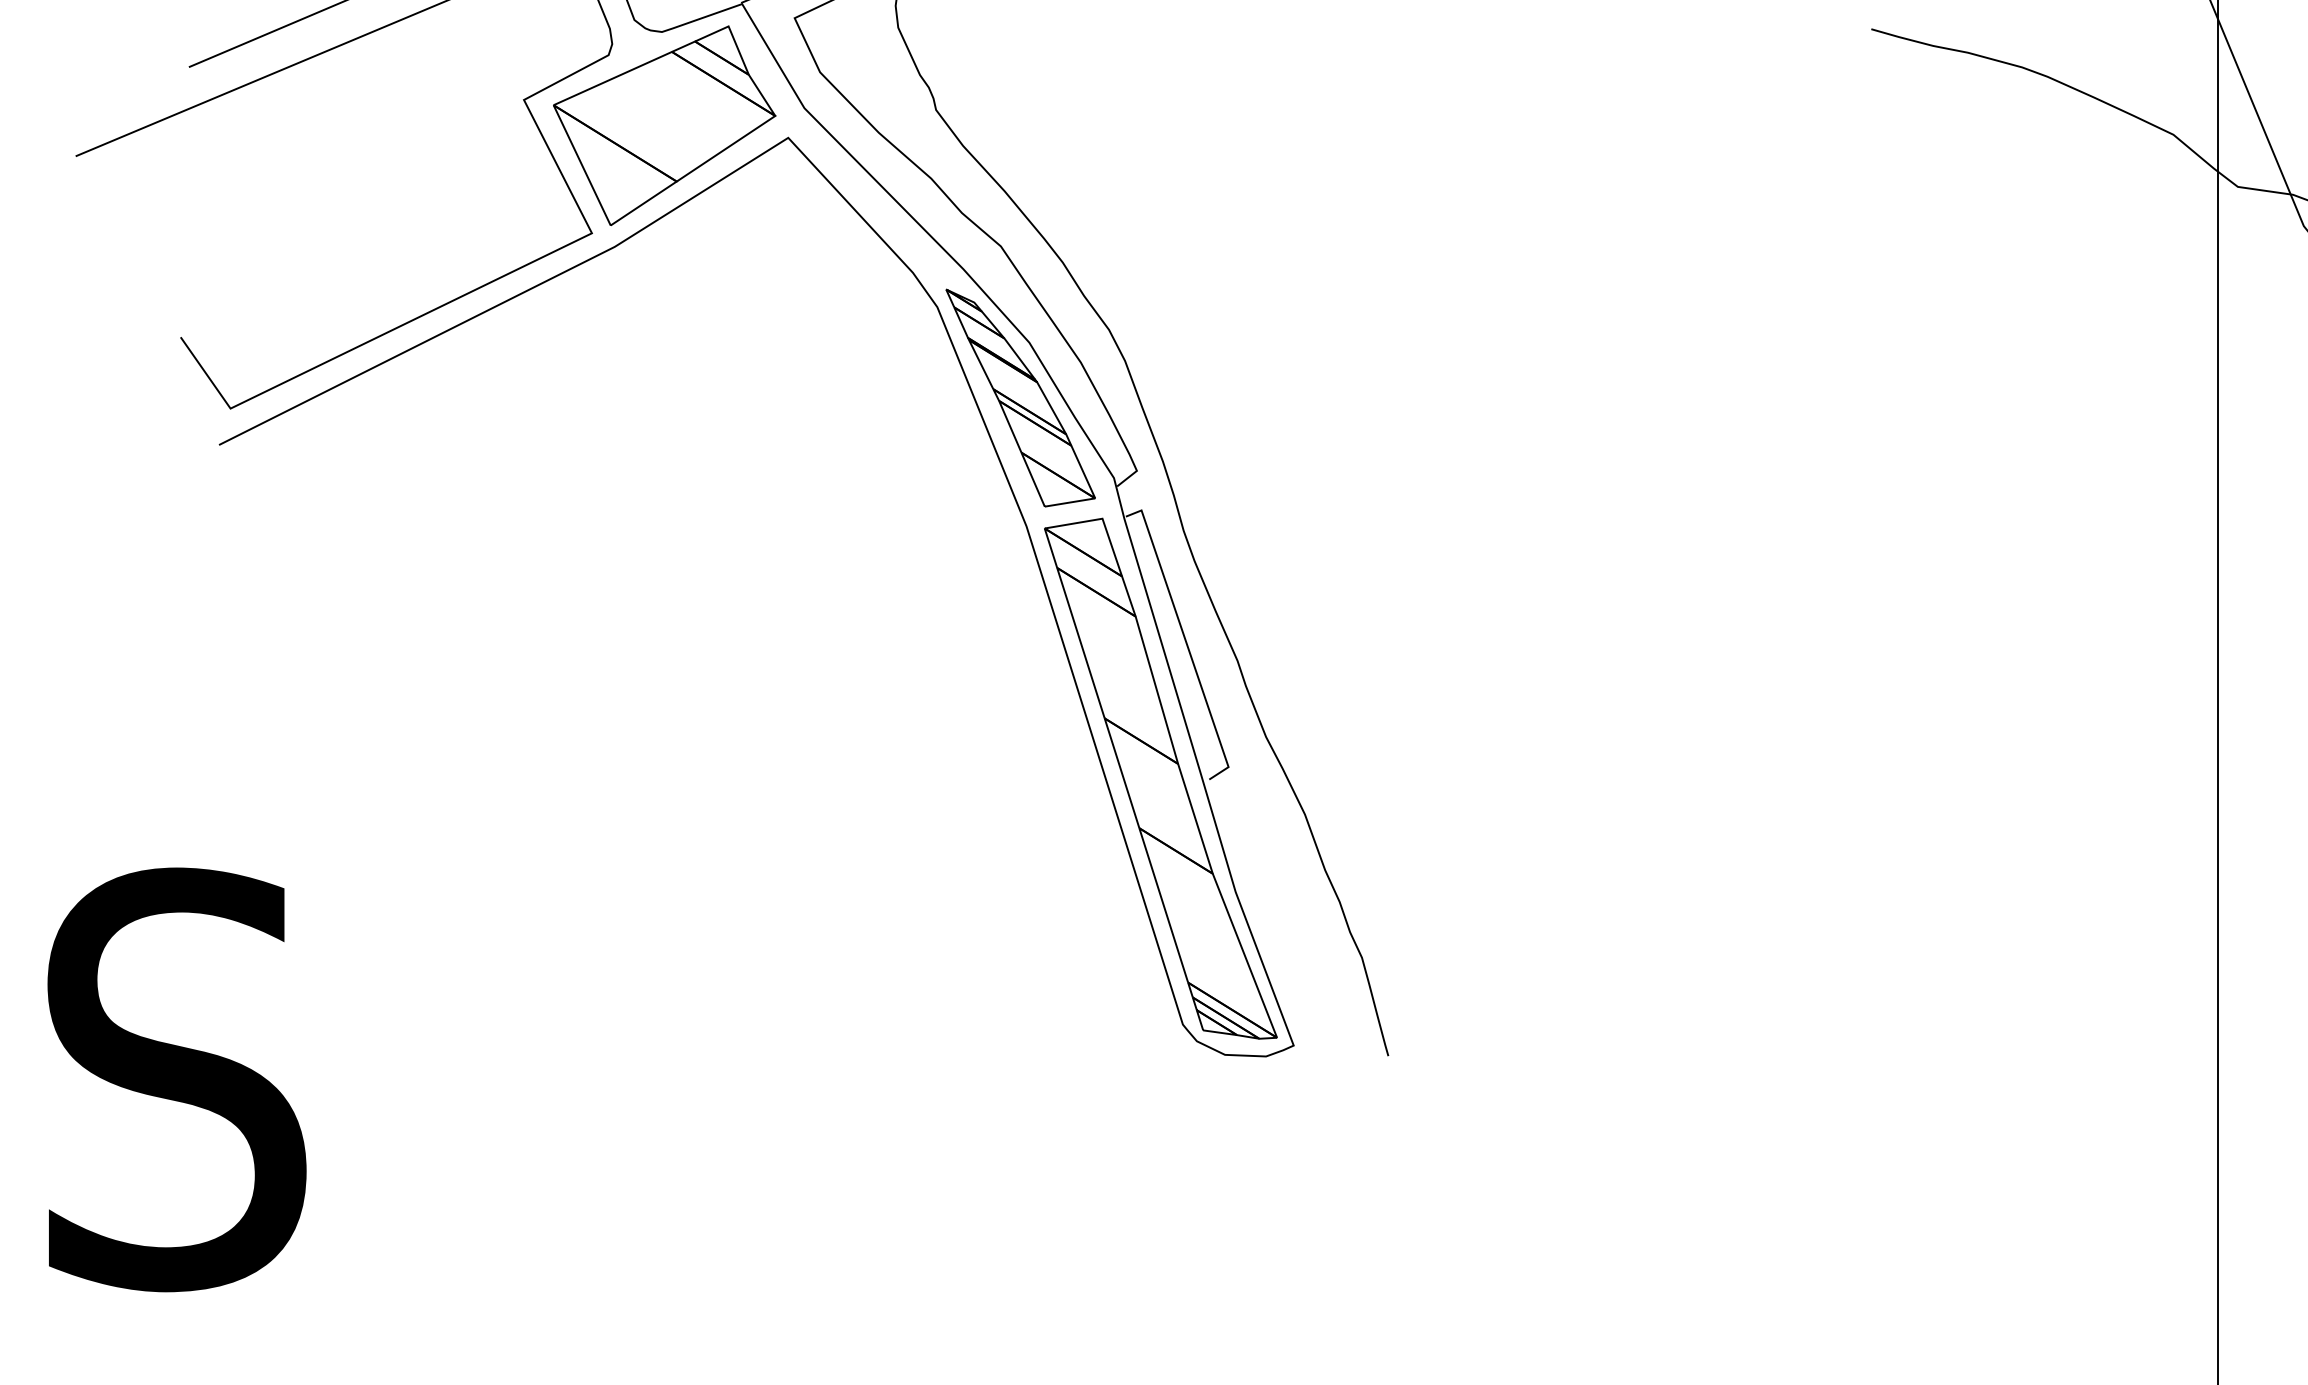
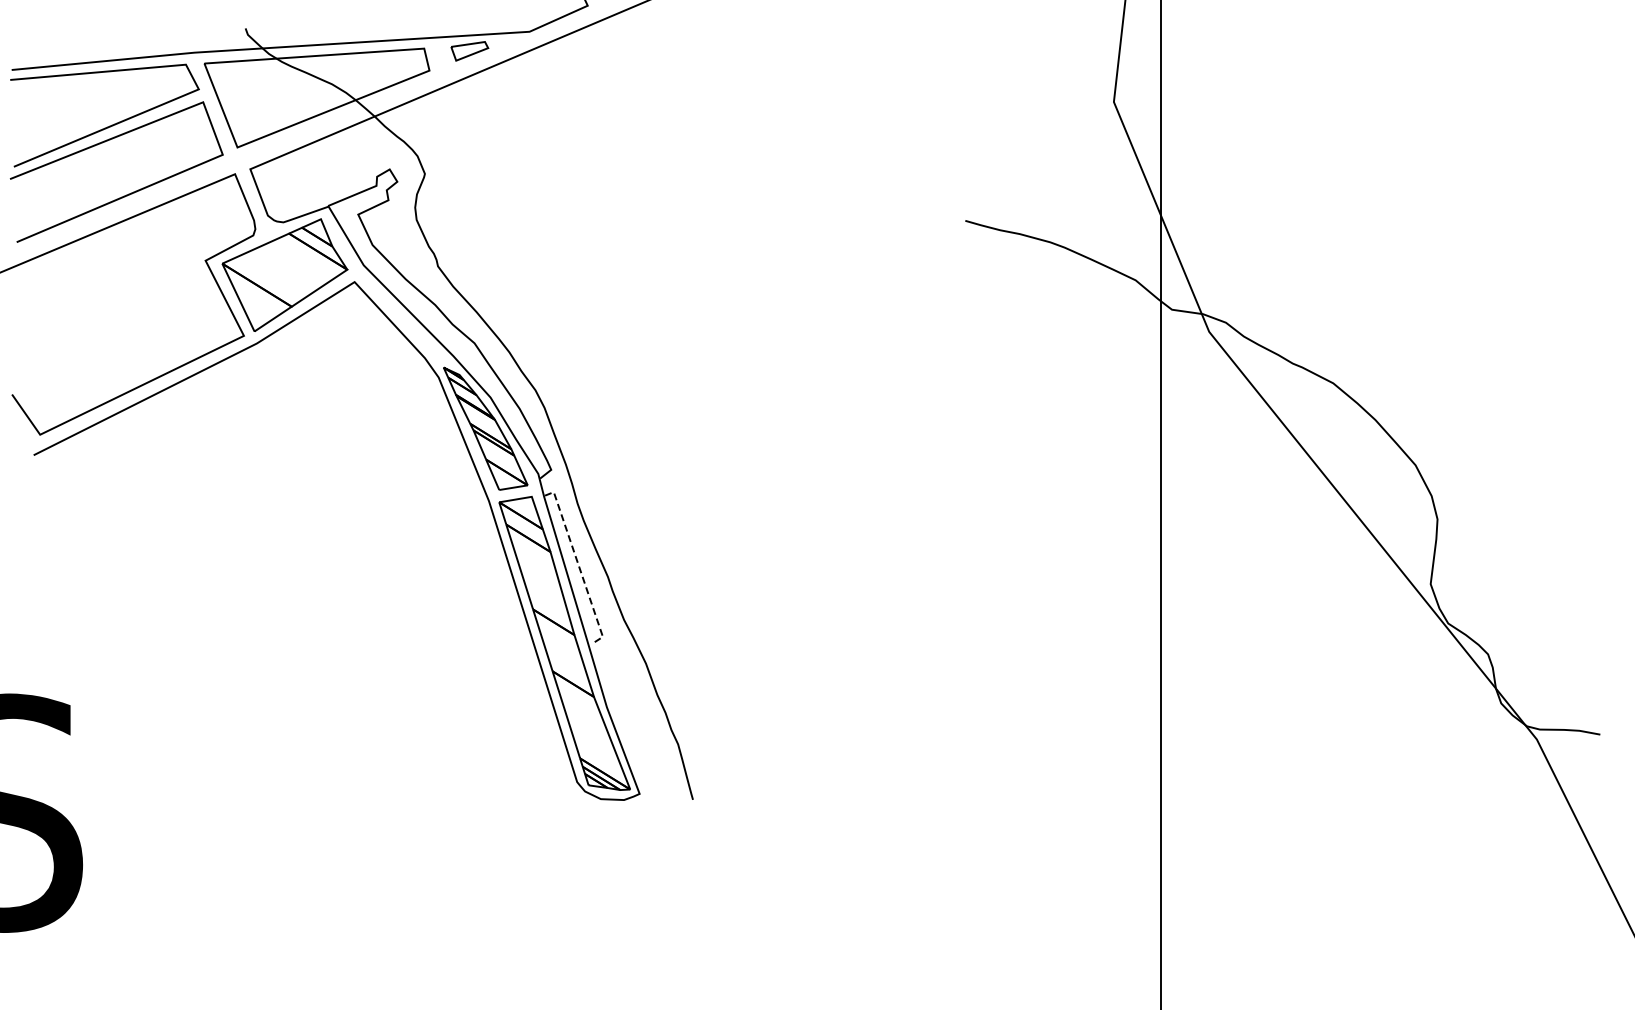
line: (1185, 640) -> (578, 565), solid -> dashed

